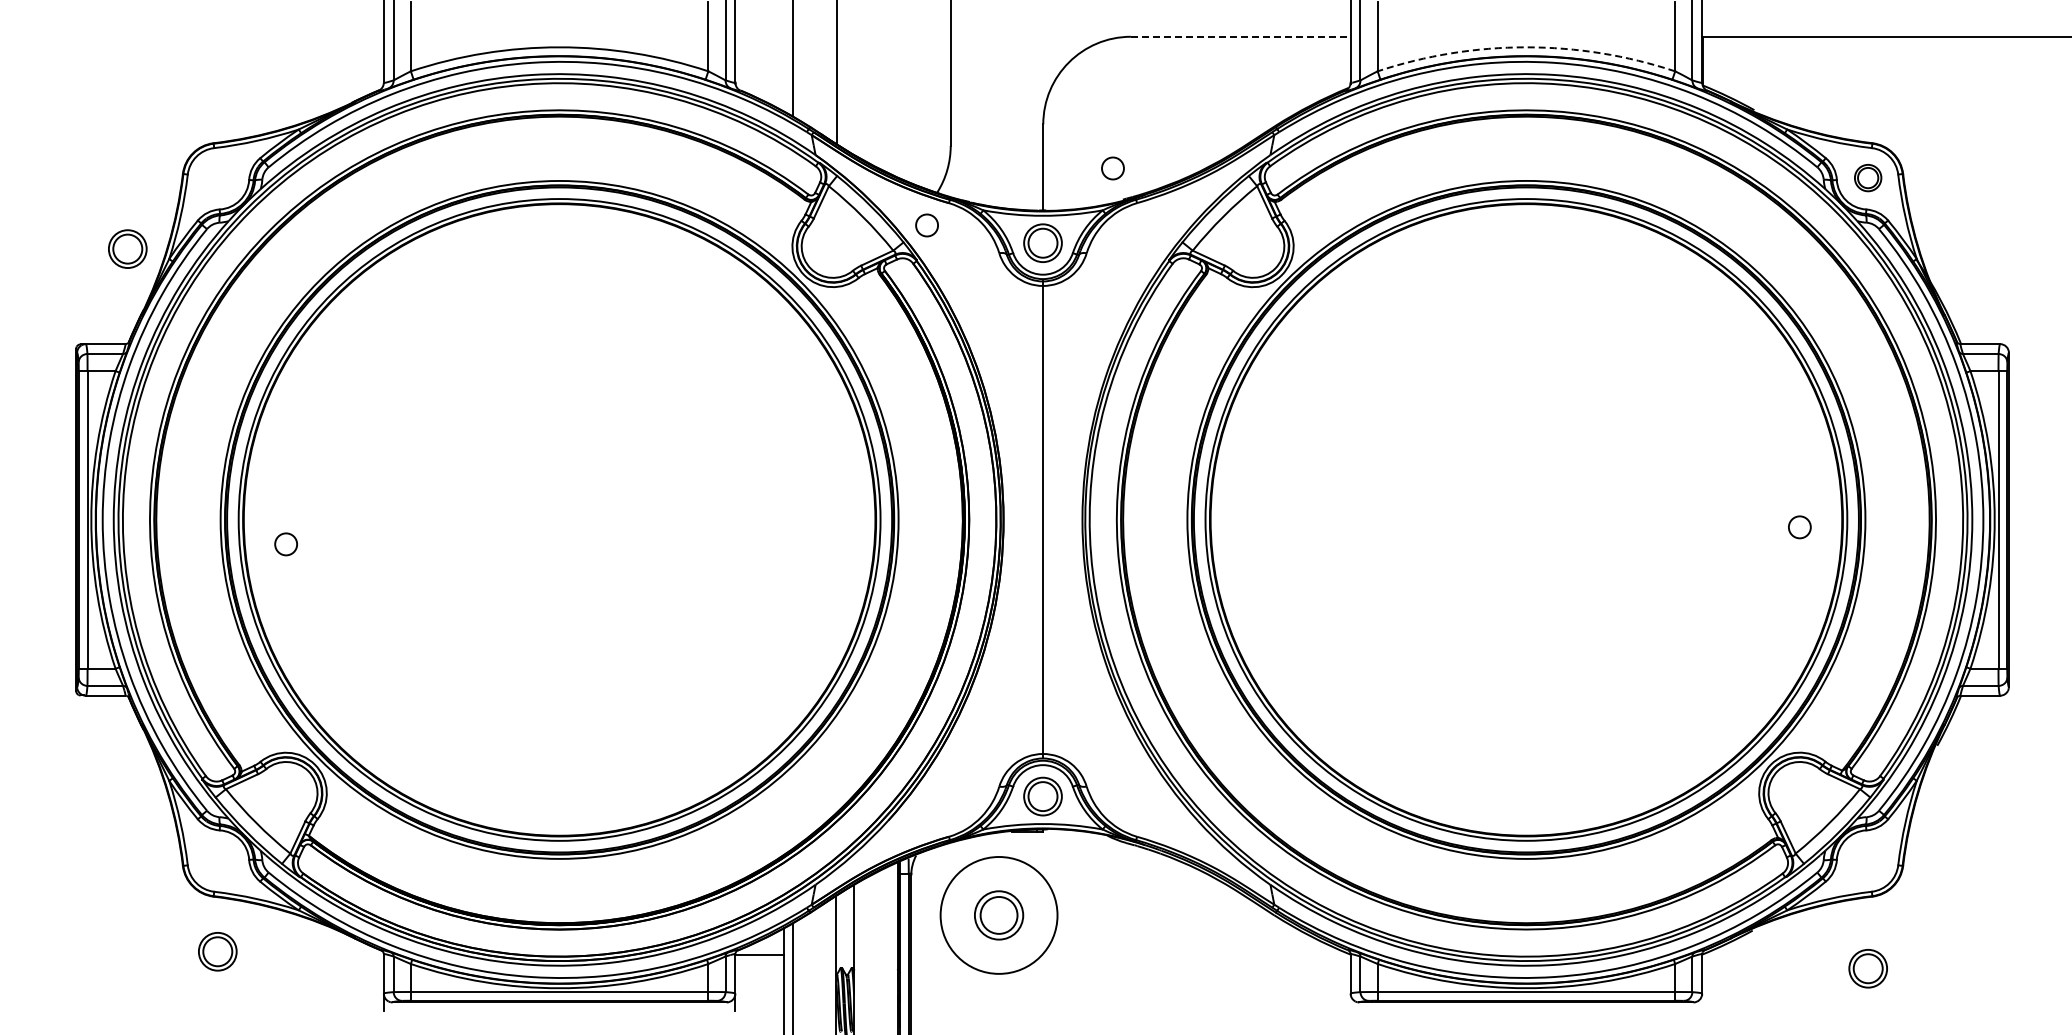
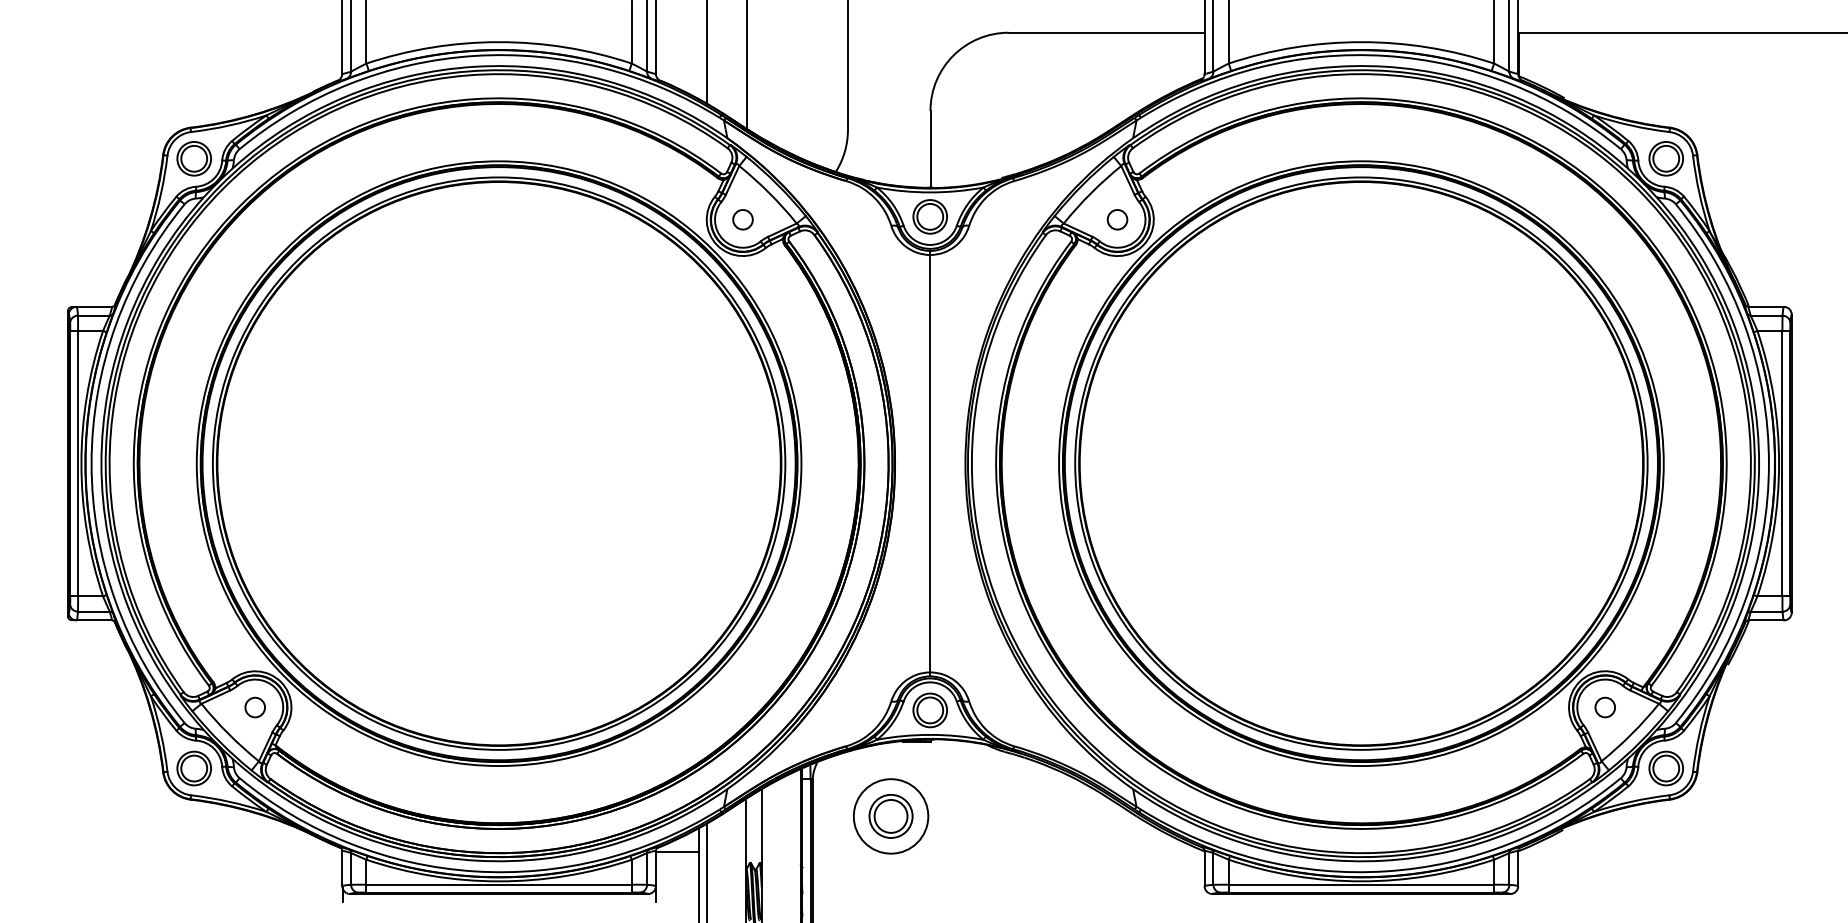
line: (1240, 36) -> (1106, 32), dashed -> solid
arc: (1526, 47) -> (1361, 42), dashed -> solid
circle: (1112, 168) -> (1117, 219), moved
part: (1867, 177) -> (1665, 158), size x1.43
circle: (926, 225) -> (742, 219), moved
part: (127, 248) -> (193, 158), moved
circle: (1799, 527) -> (1604, 707), moved
circle: (285, 544) -> (254, 707), moved
circle: (998, 915) -> (890, 816), size x0.71
part: (217, 951) -> (193, 768), moved
part: (1867, 968) -> (1665, 768), moved

